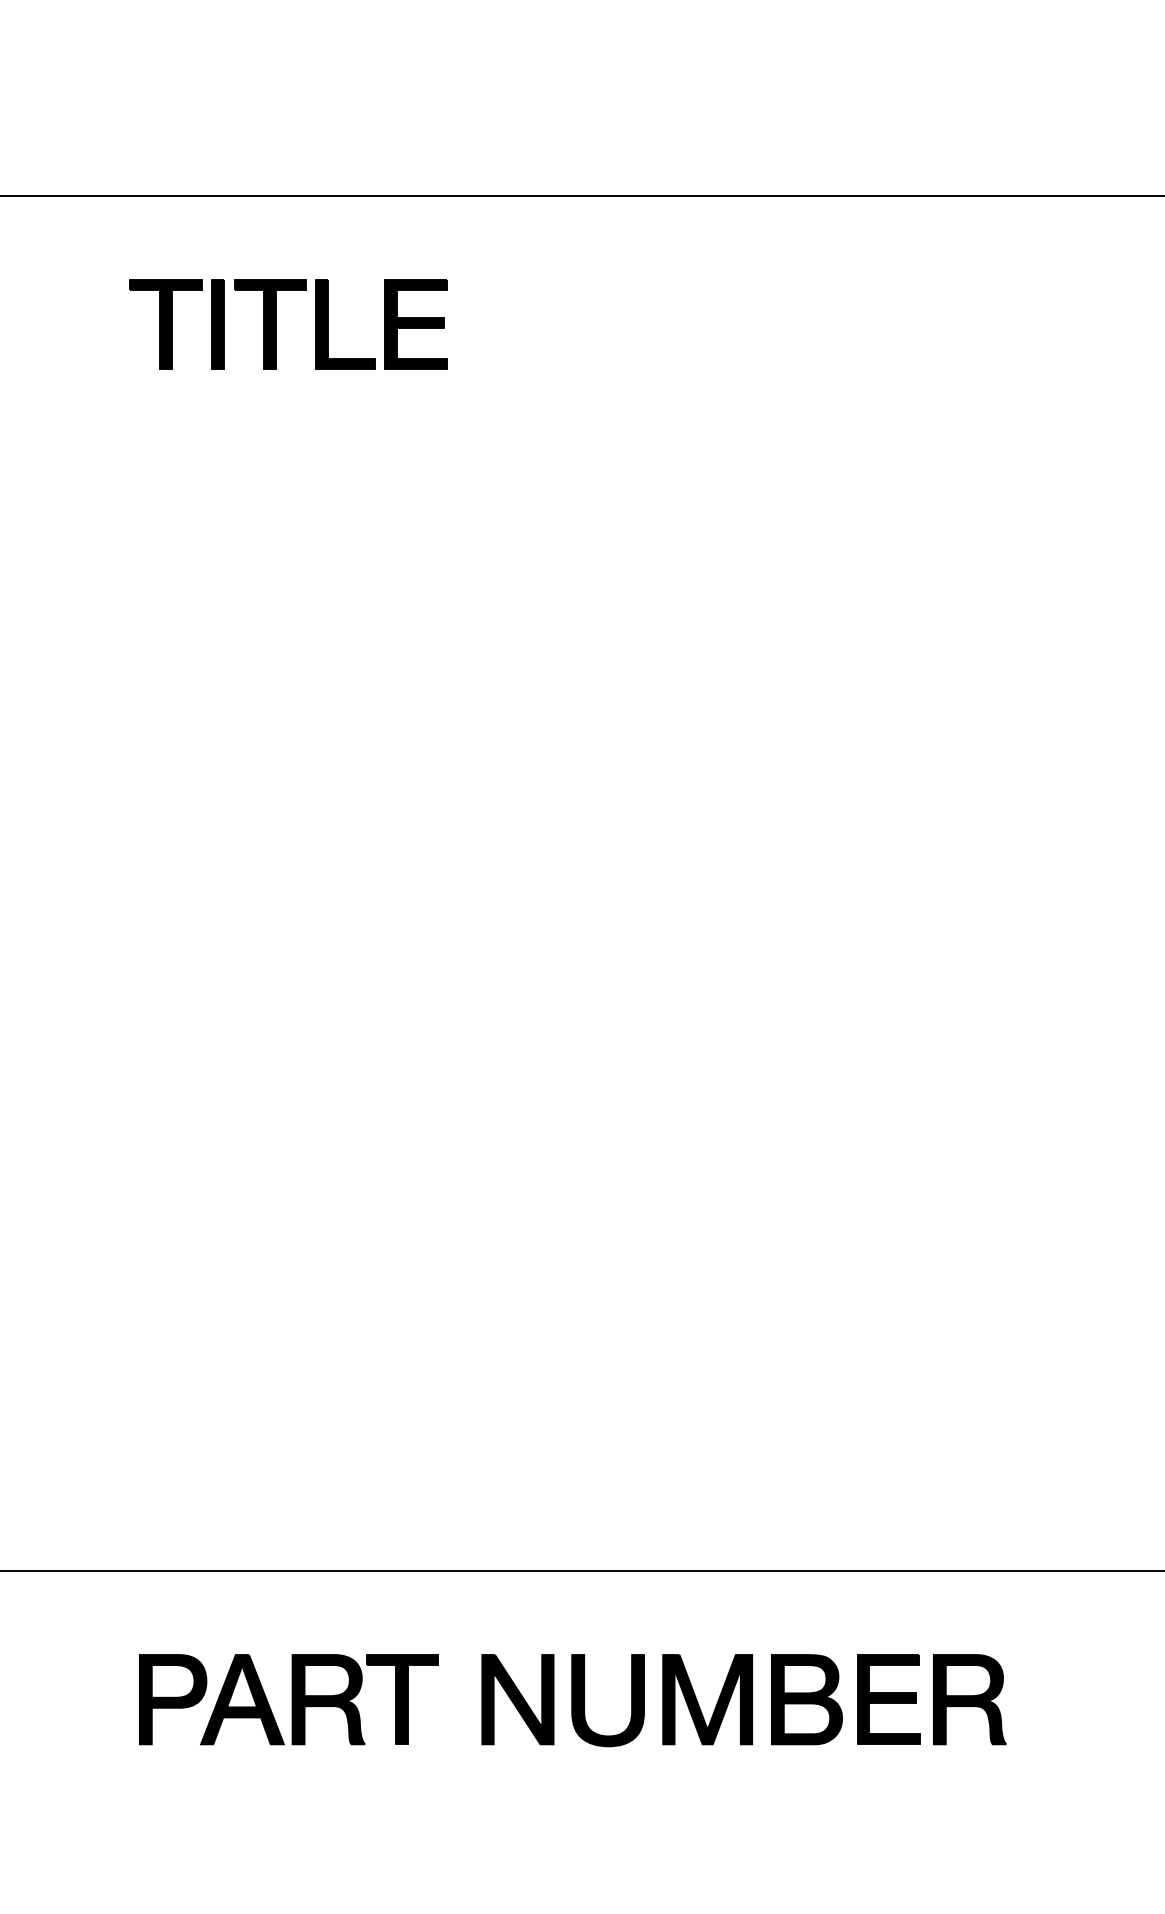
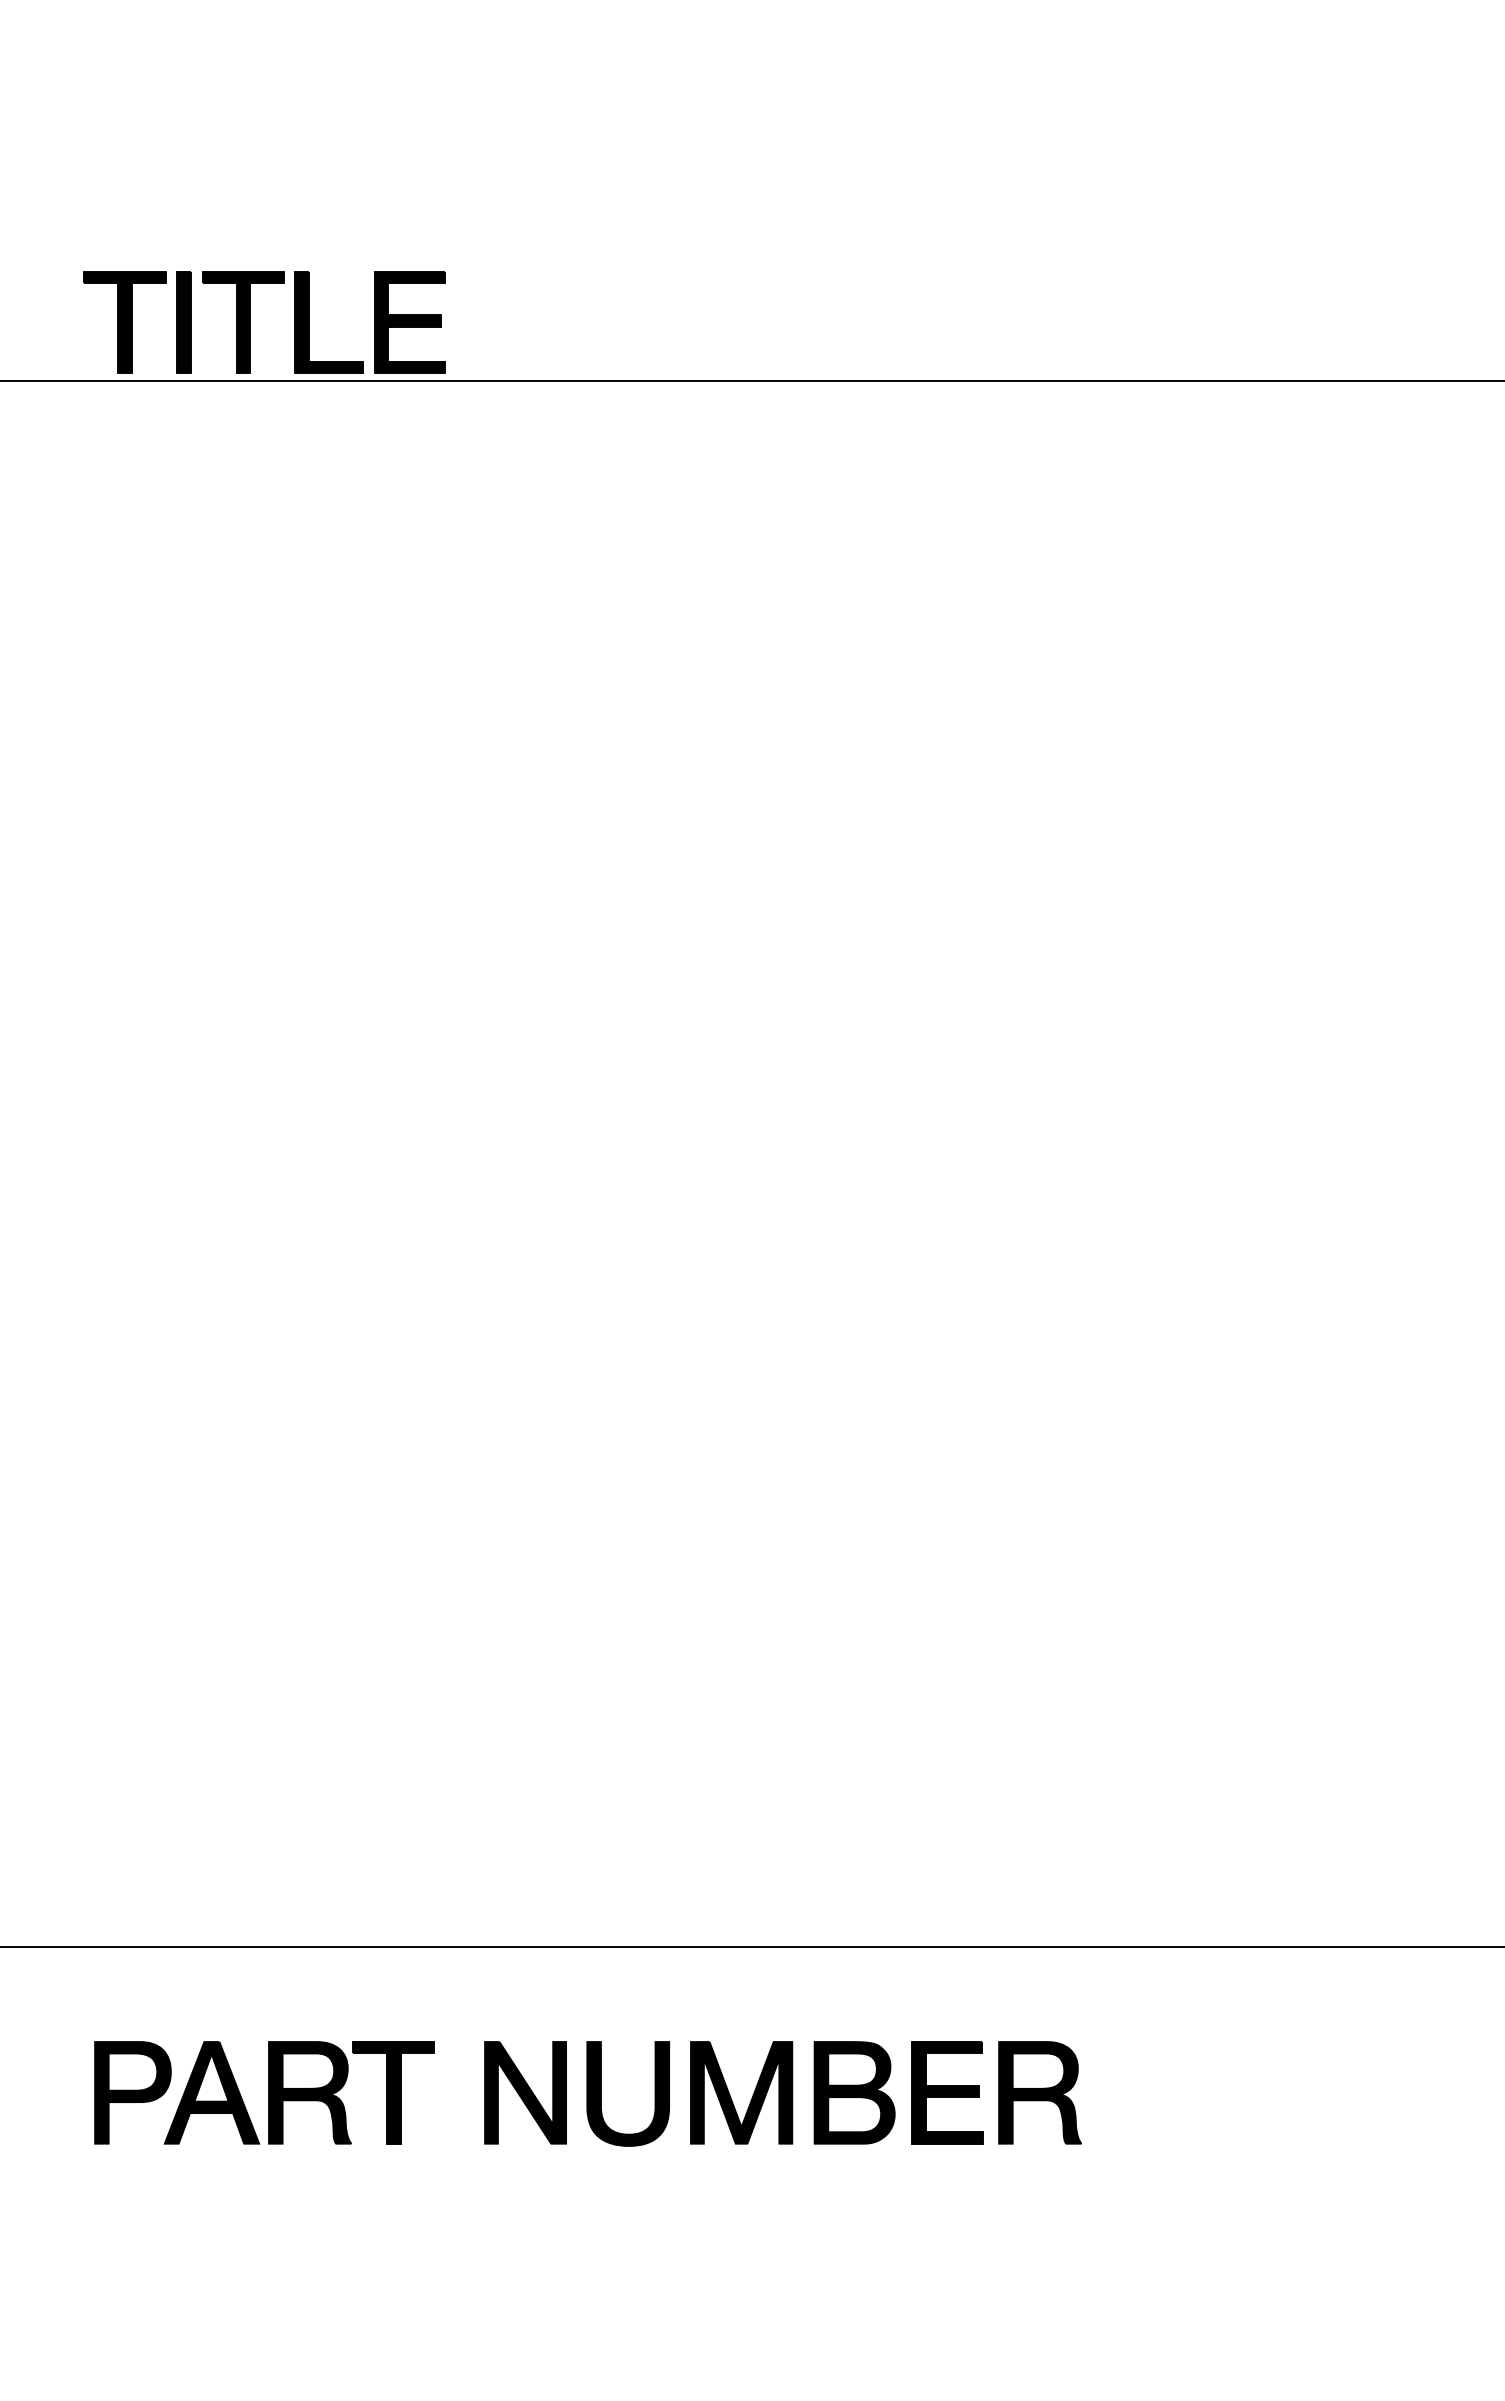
part: (276, 324) -> (250, 322), moved

